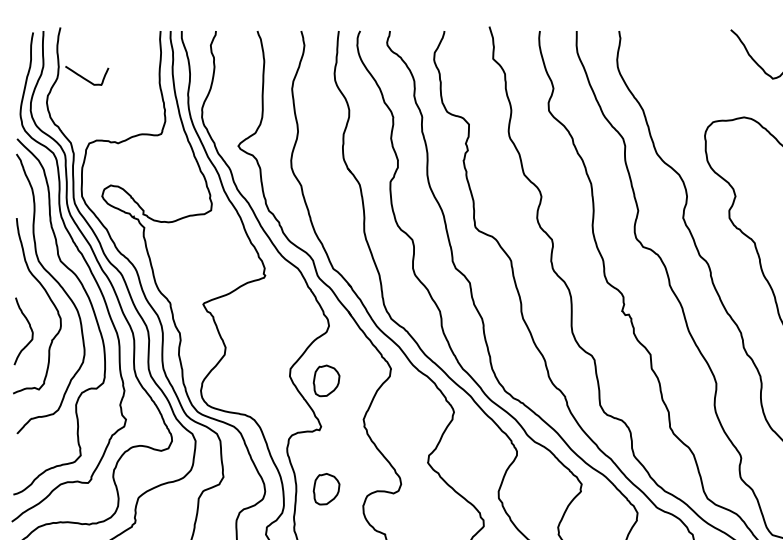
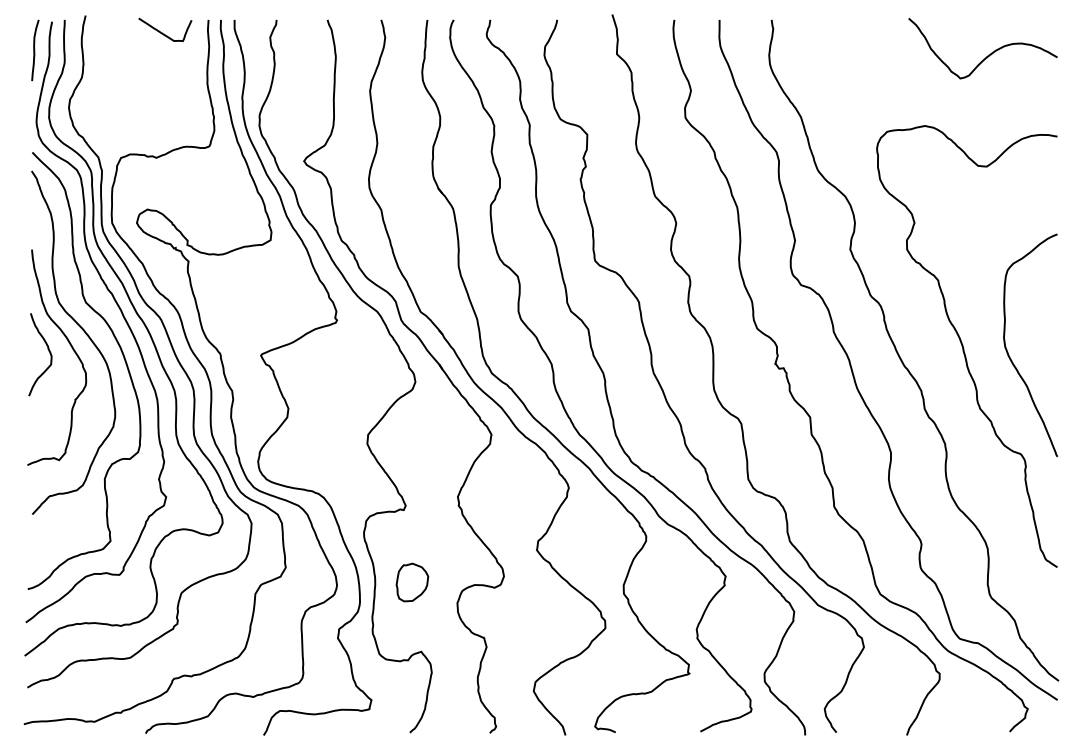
curve: (19, 55) -> (35, 50), added
curve: (86, 78) -> (164, 33), moved
curve: (30, 328) -> (48, 351), moved
part: (326, 380) -> (412, 449), removed

